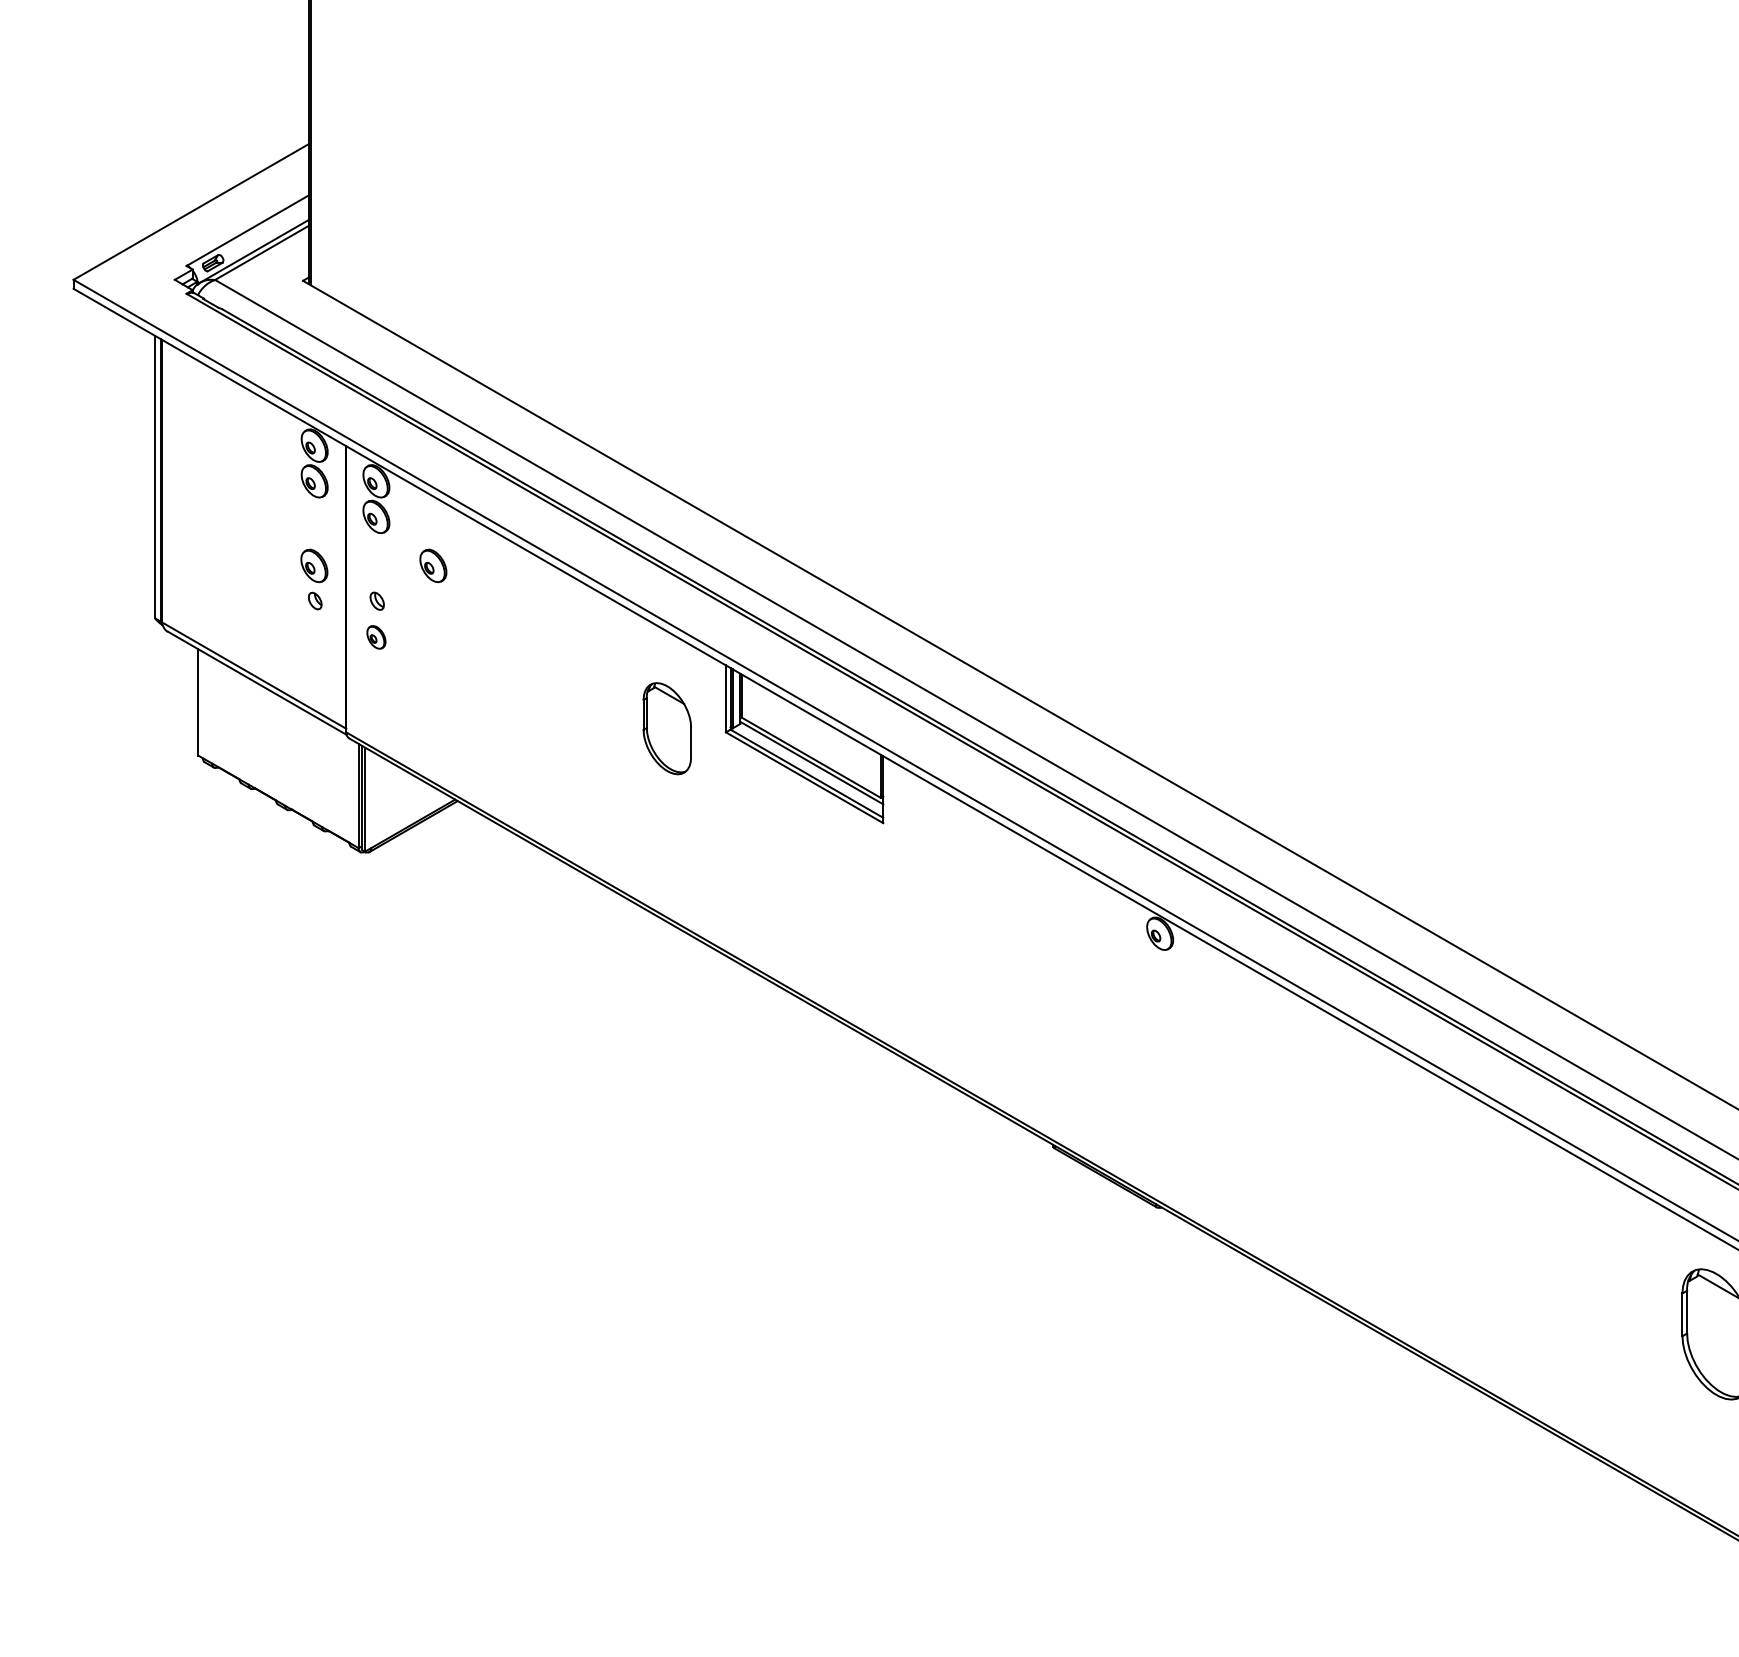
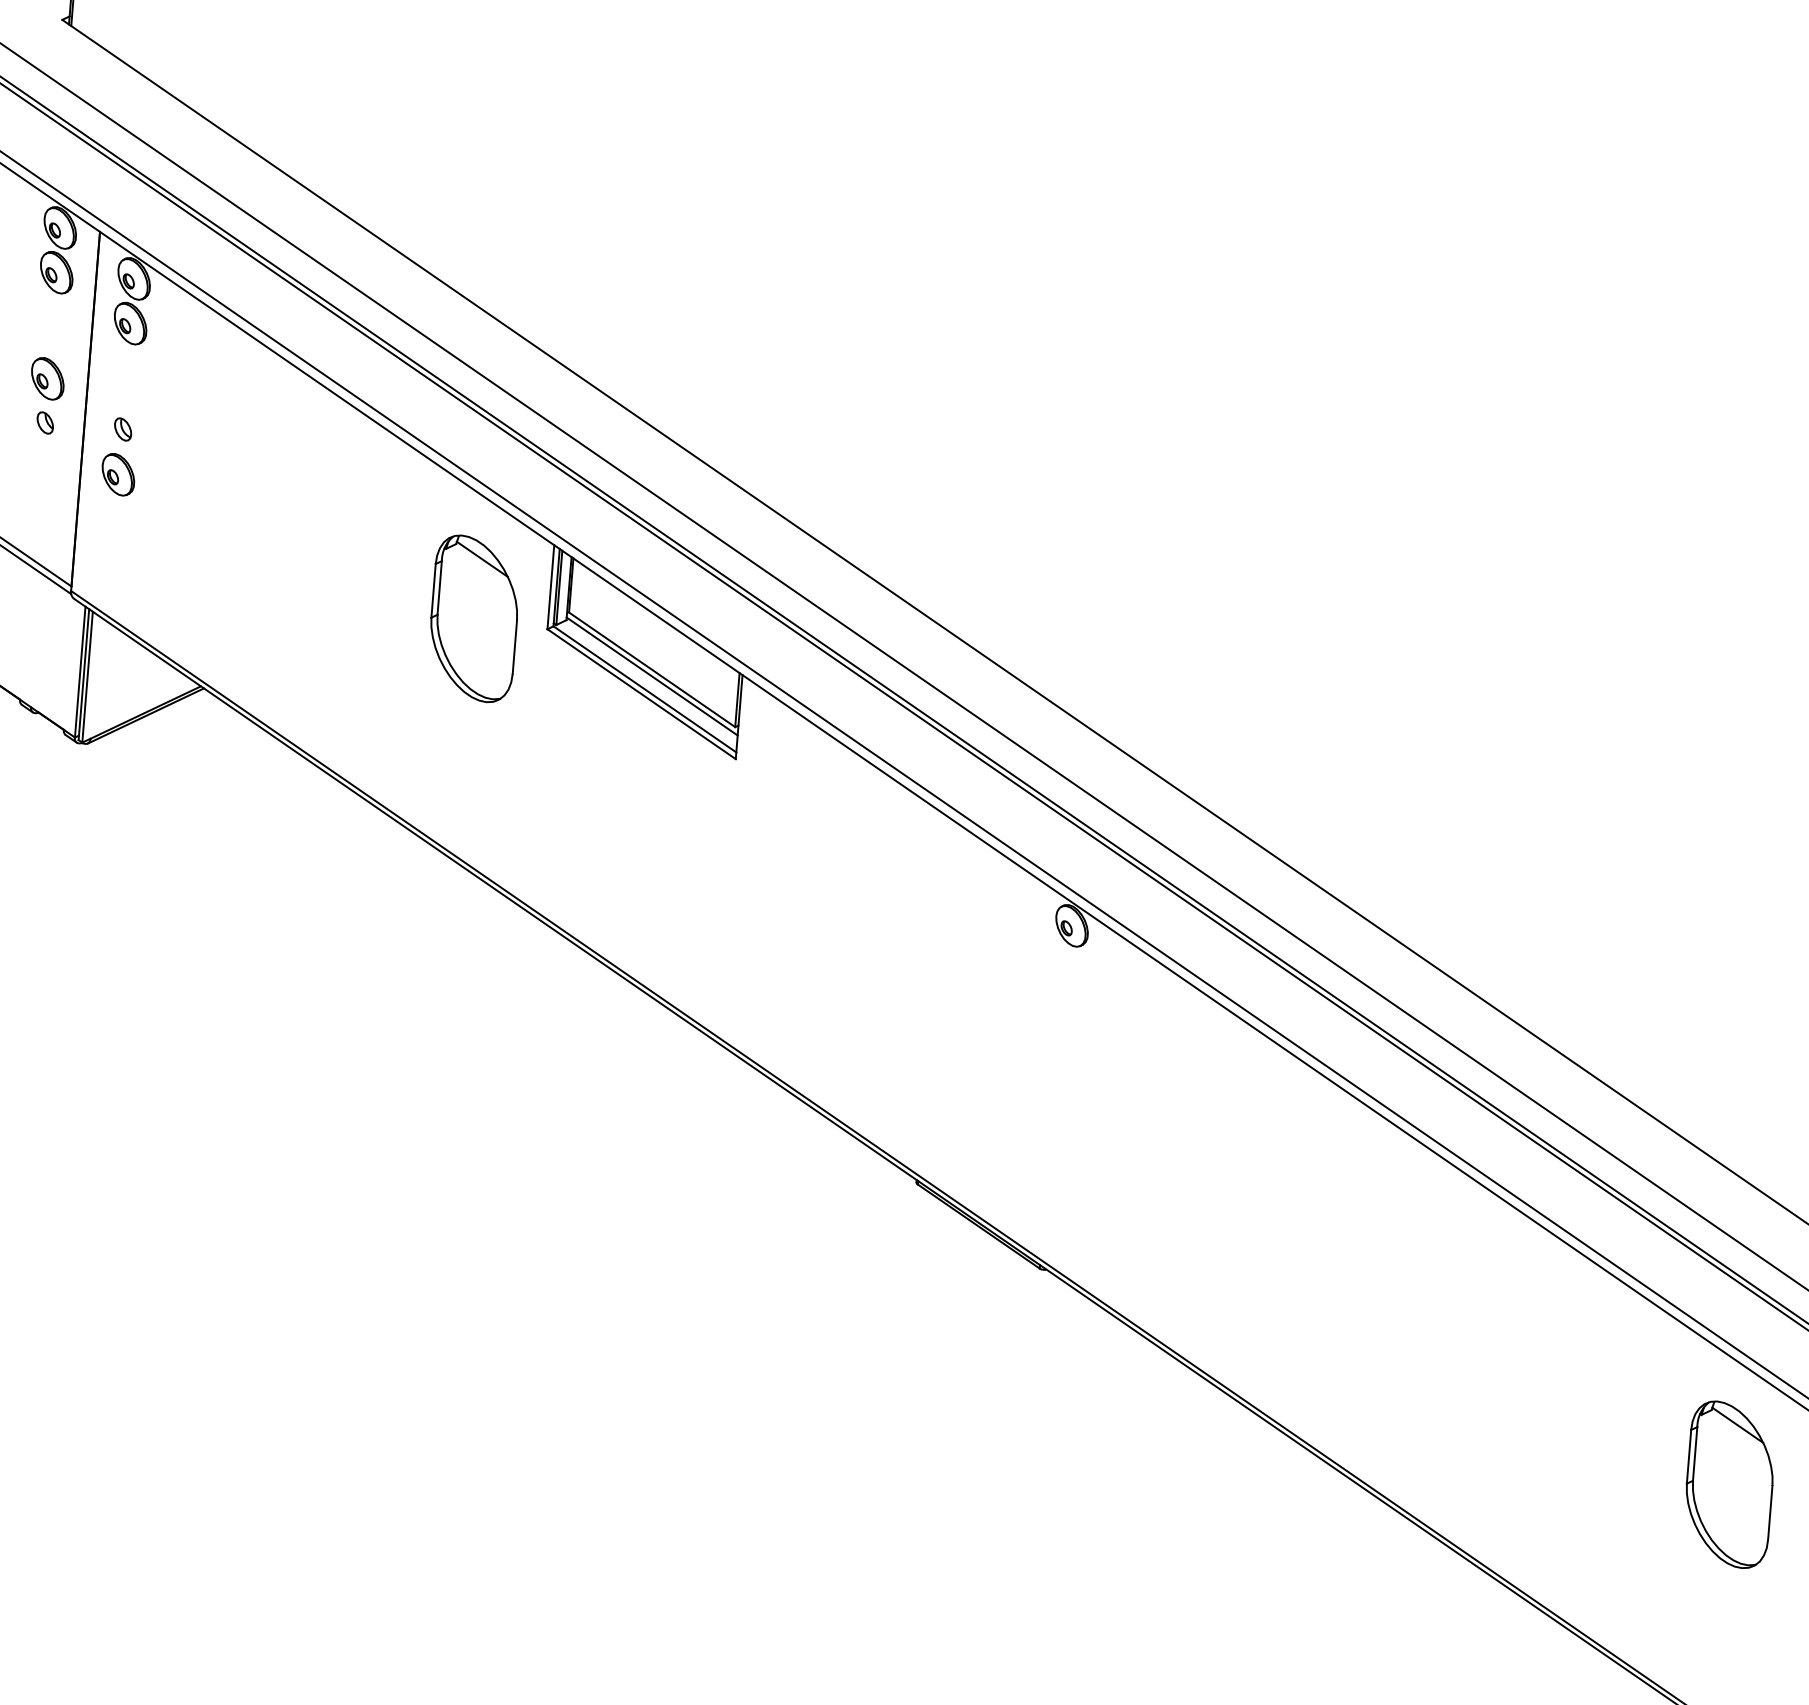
part: (433, 565) -> (197, 390), removed
part: (376, 637) -> (118, 474), size x1.43
part: (667, 728) -> (474, 618), size x1.43

